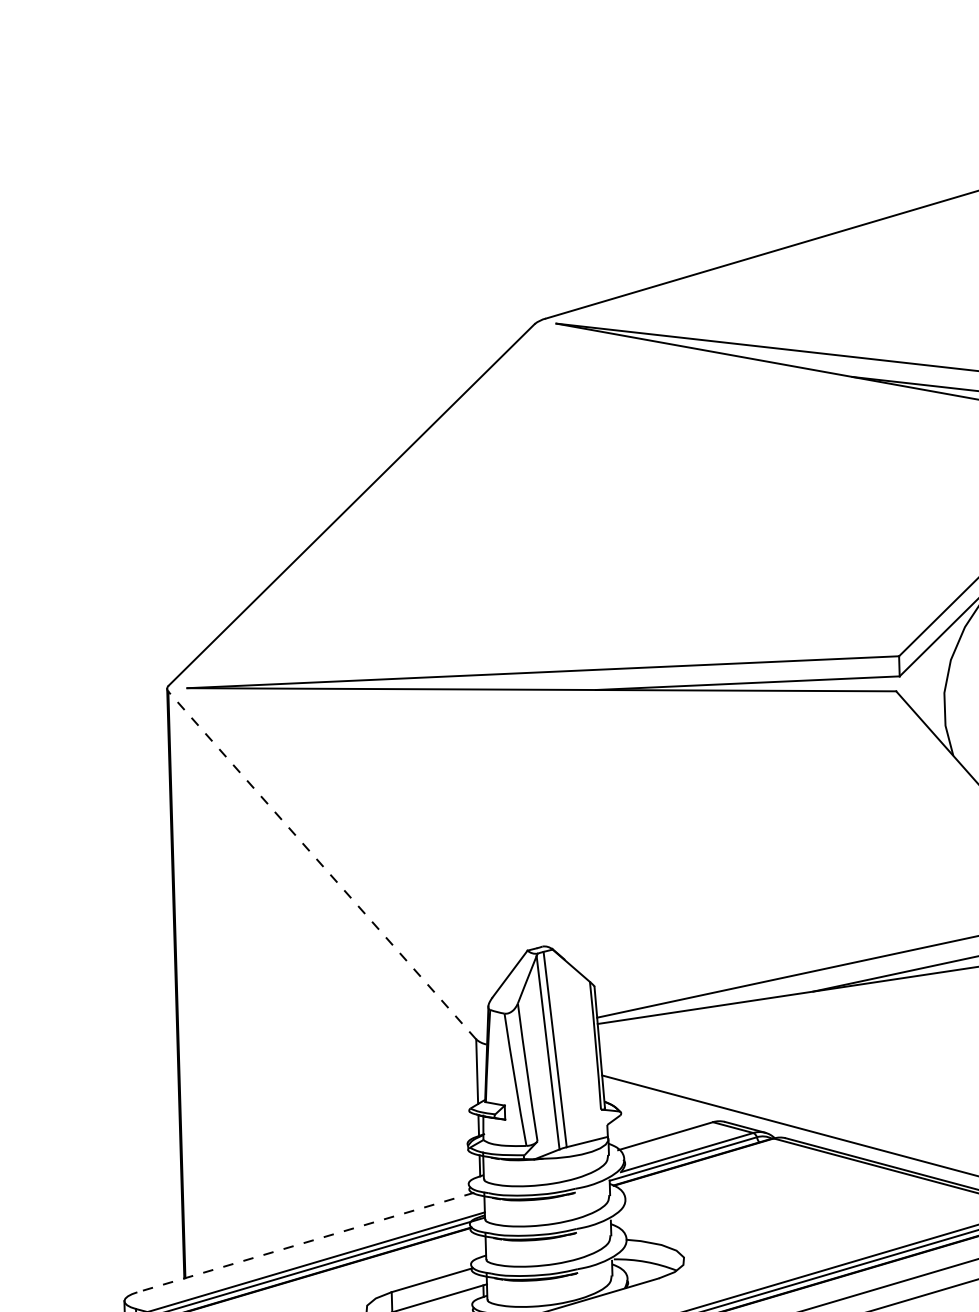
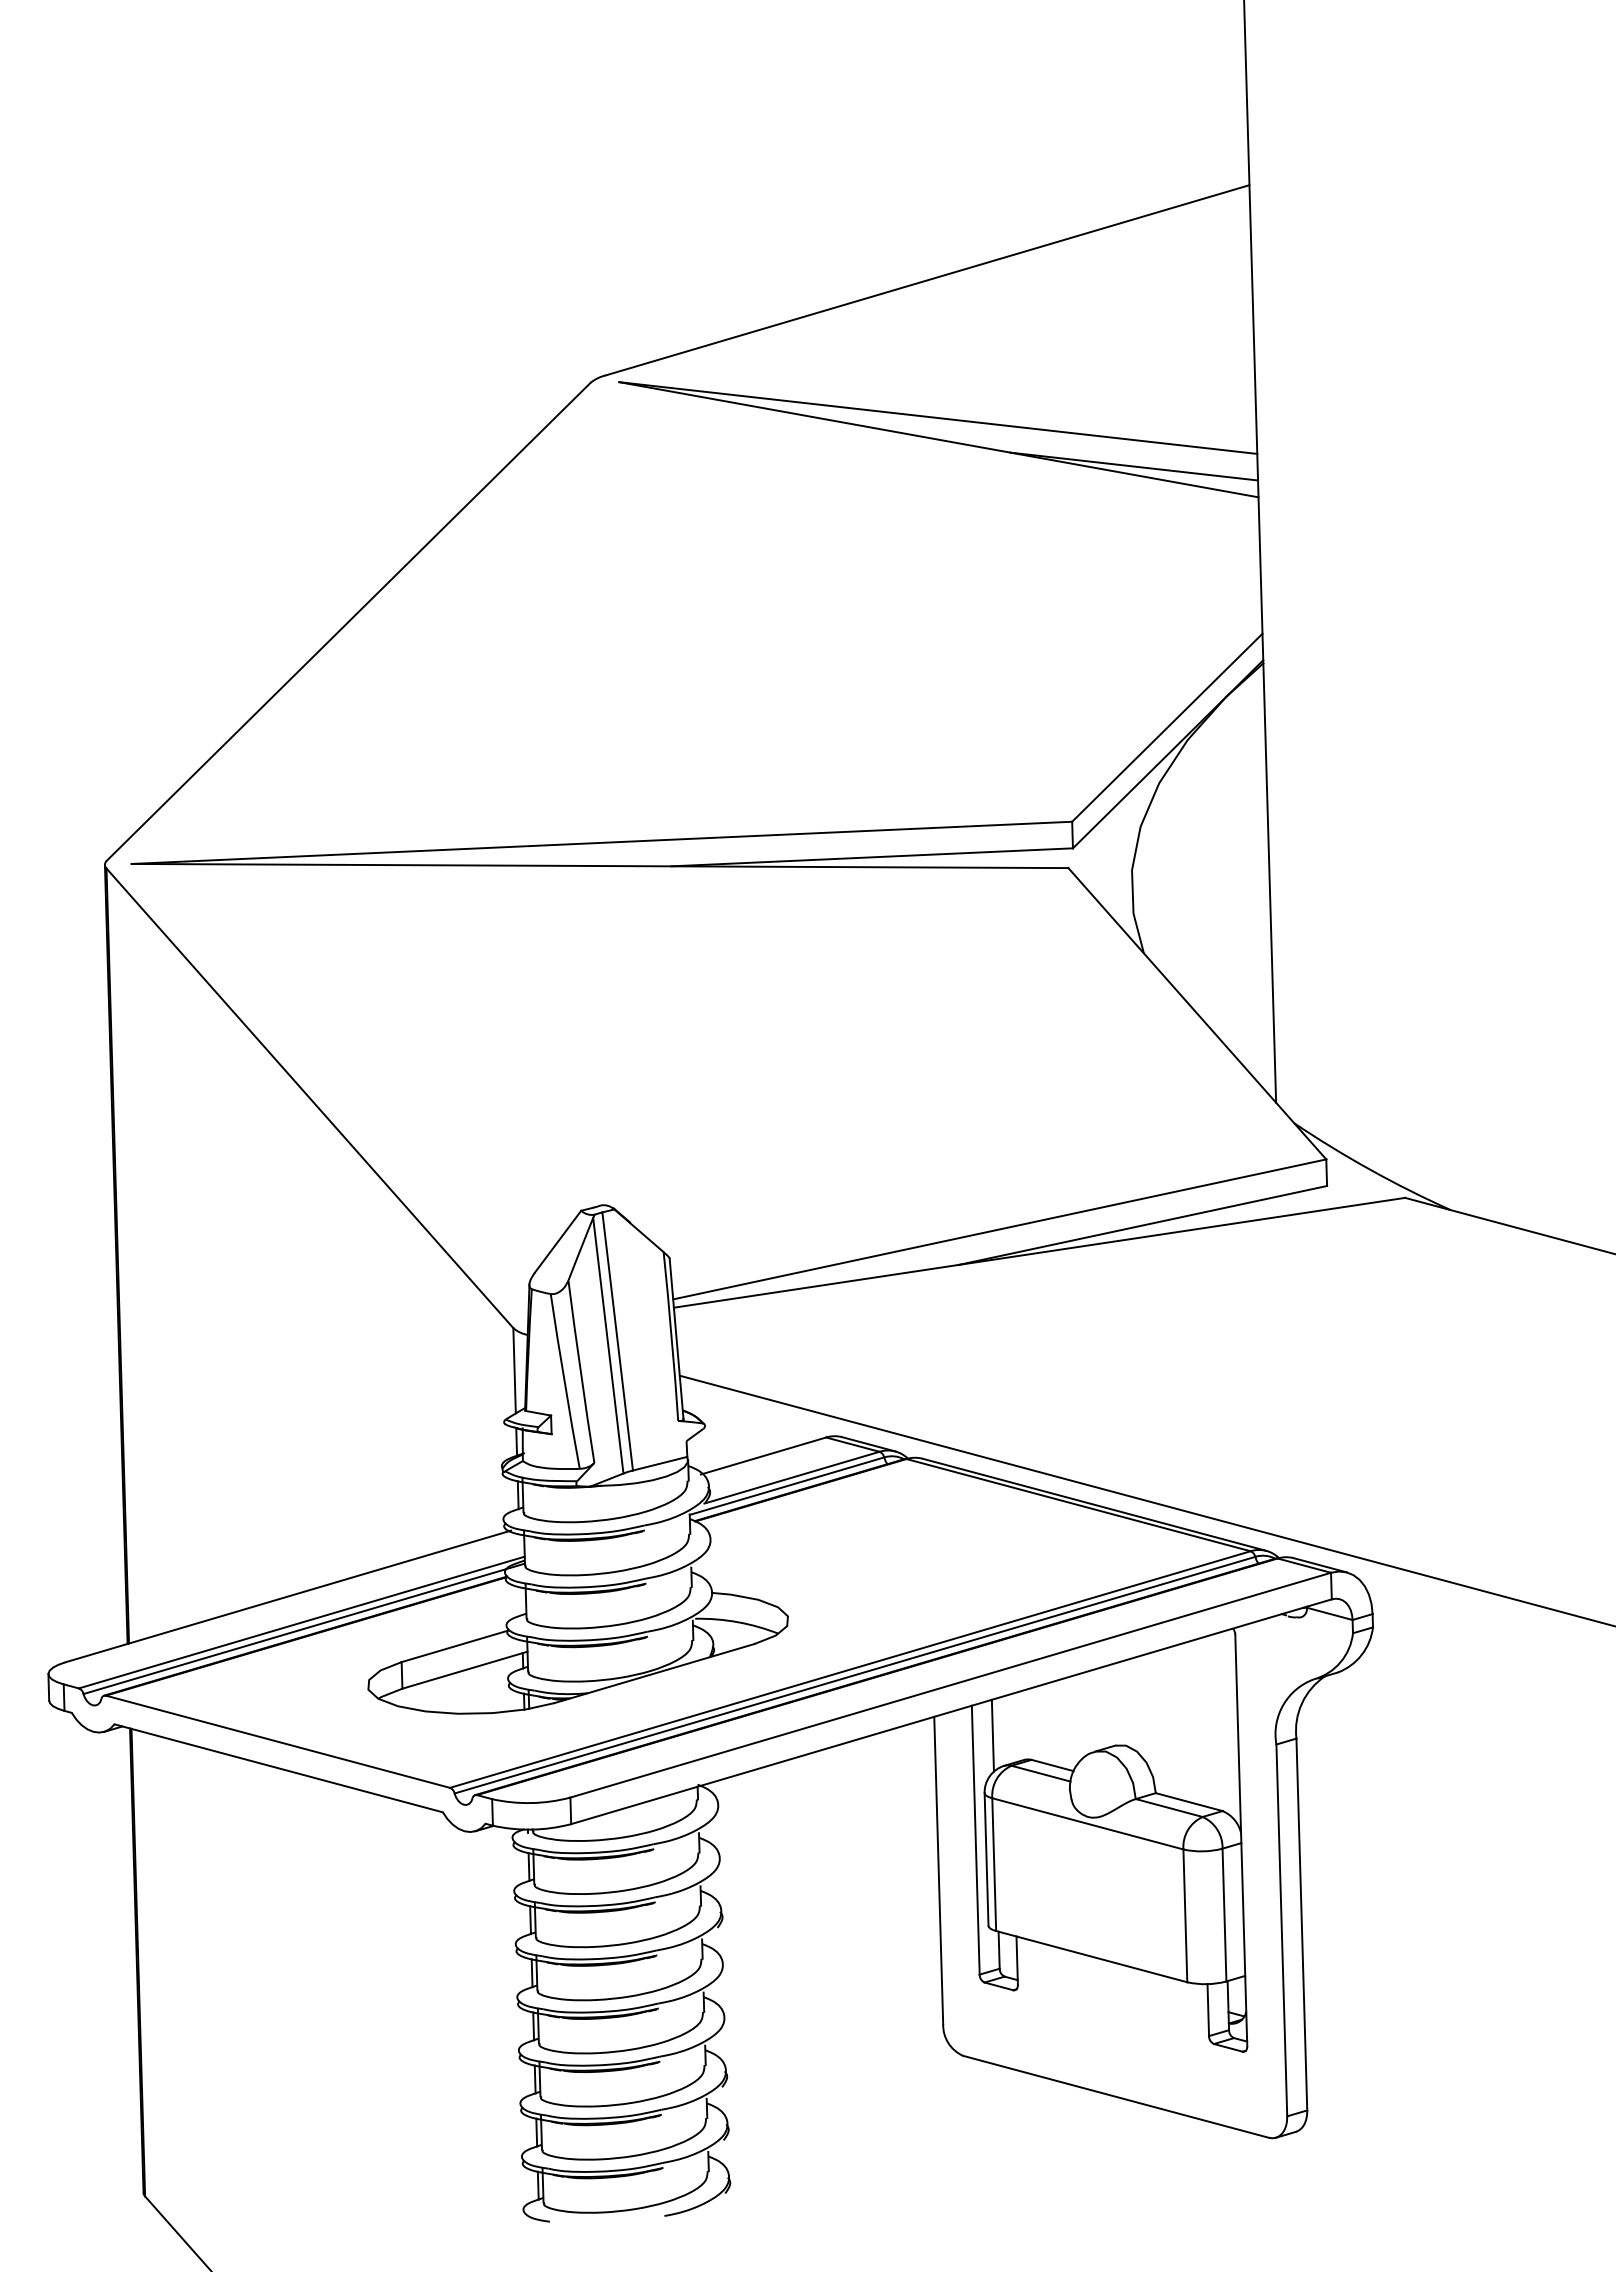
line: (321, 865) -> (309, 1098), dashed -> solid
line: (305, 1242) -> (287, 1596), dashed -> solid

